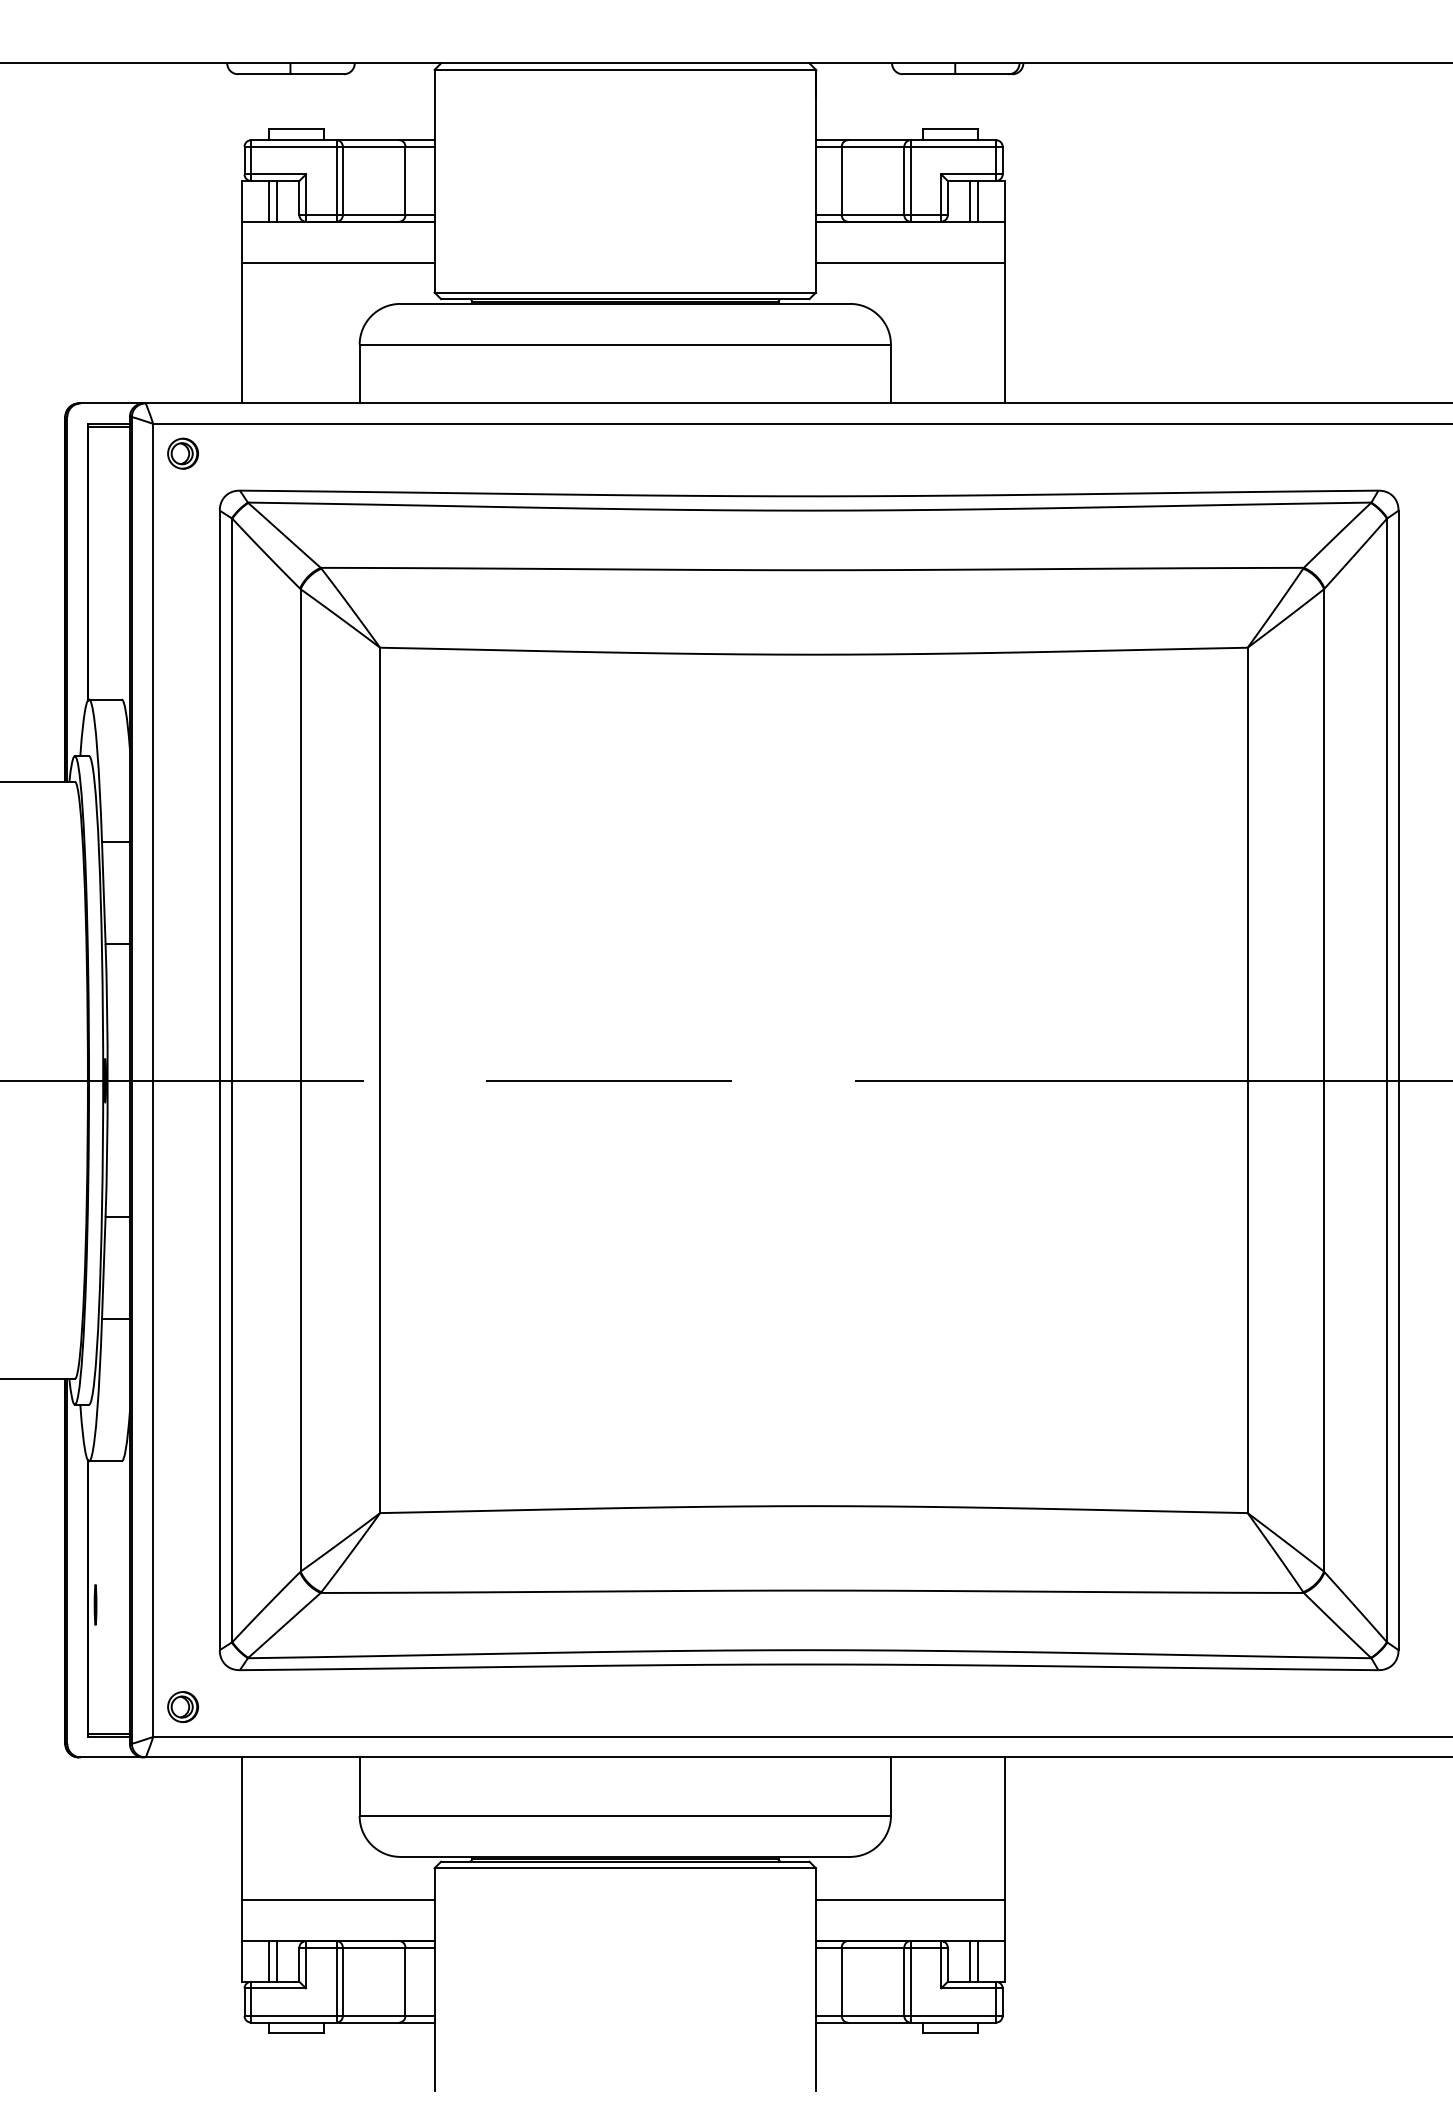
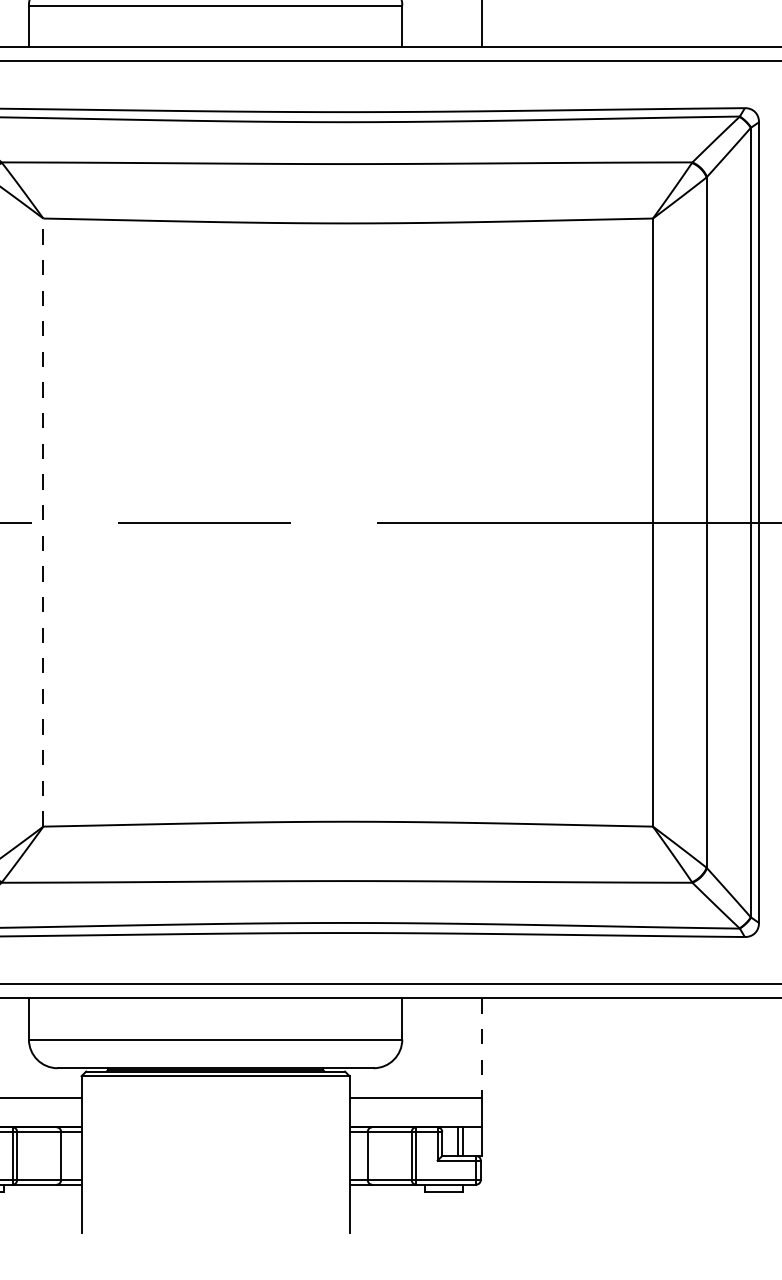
line: (380, 1080) -> (43, 522), solid -> dashed
line: (1005, 1829) -> (482, 1048), solid -> dashed

